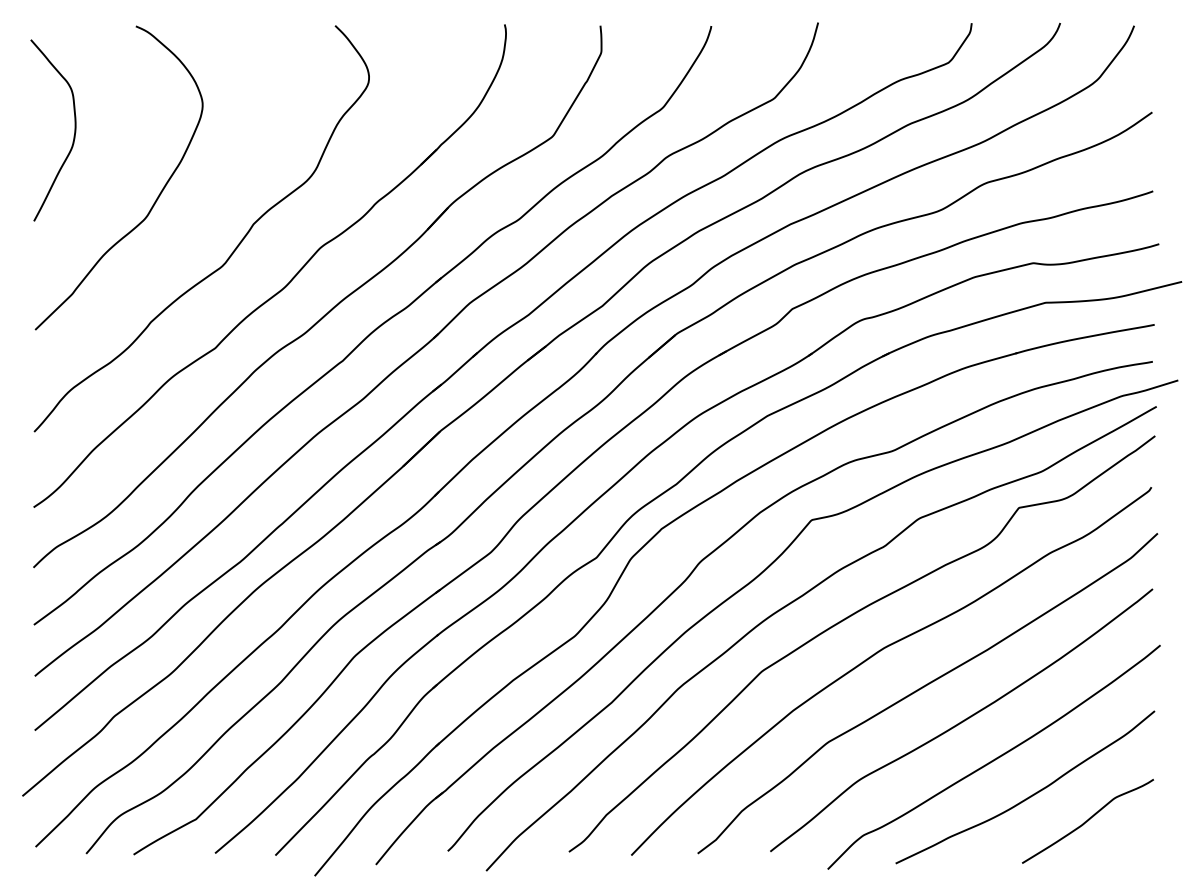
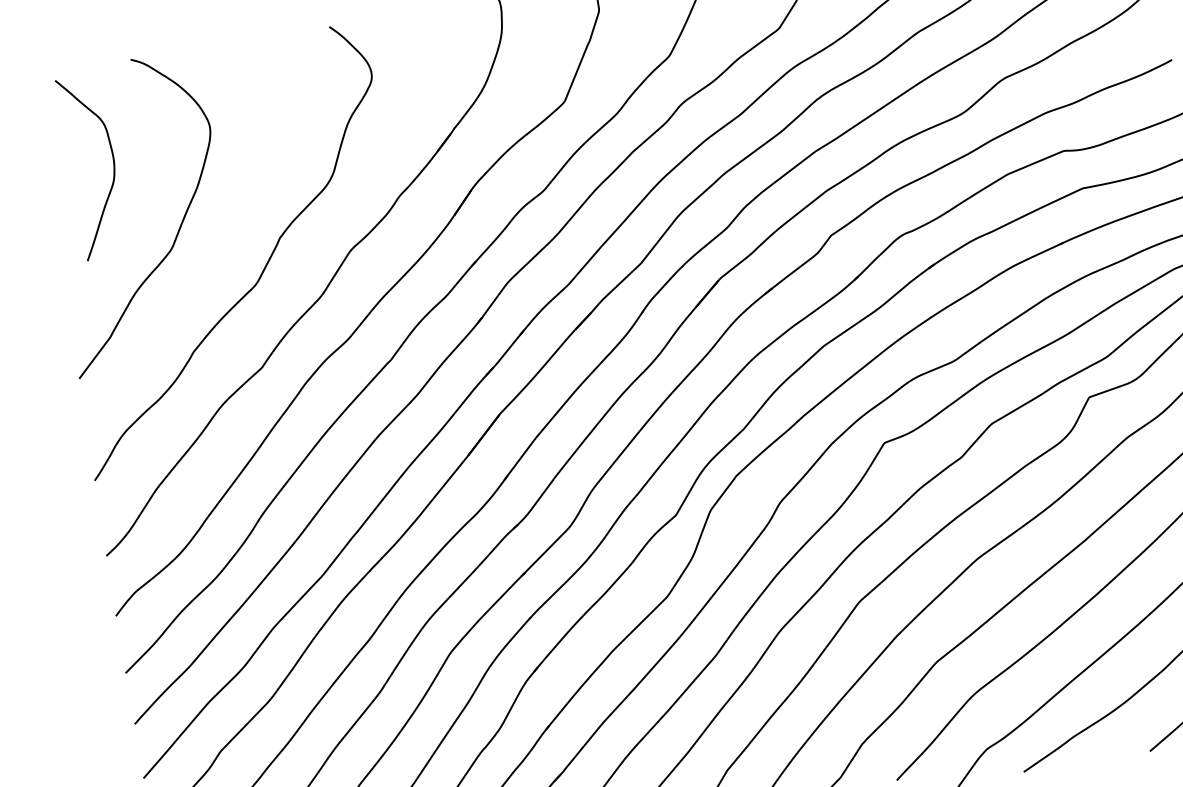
curve: (73, 135) -> (113, 169), moved

